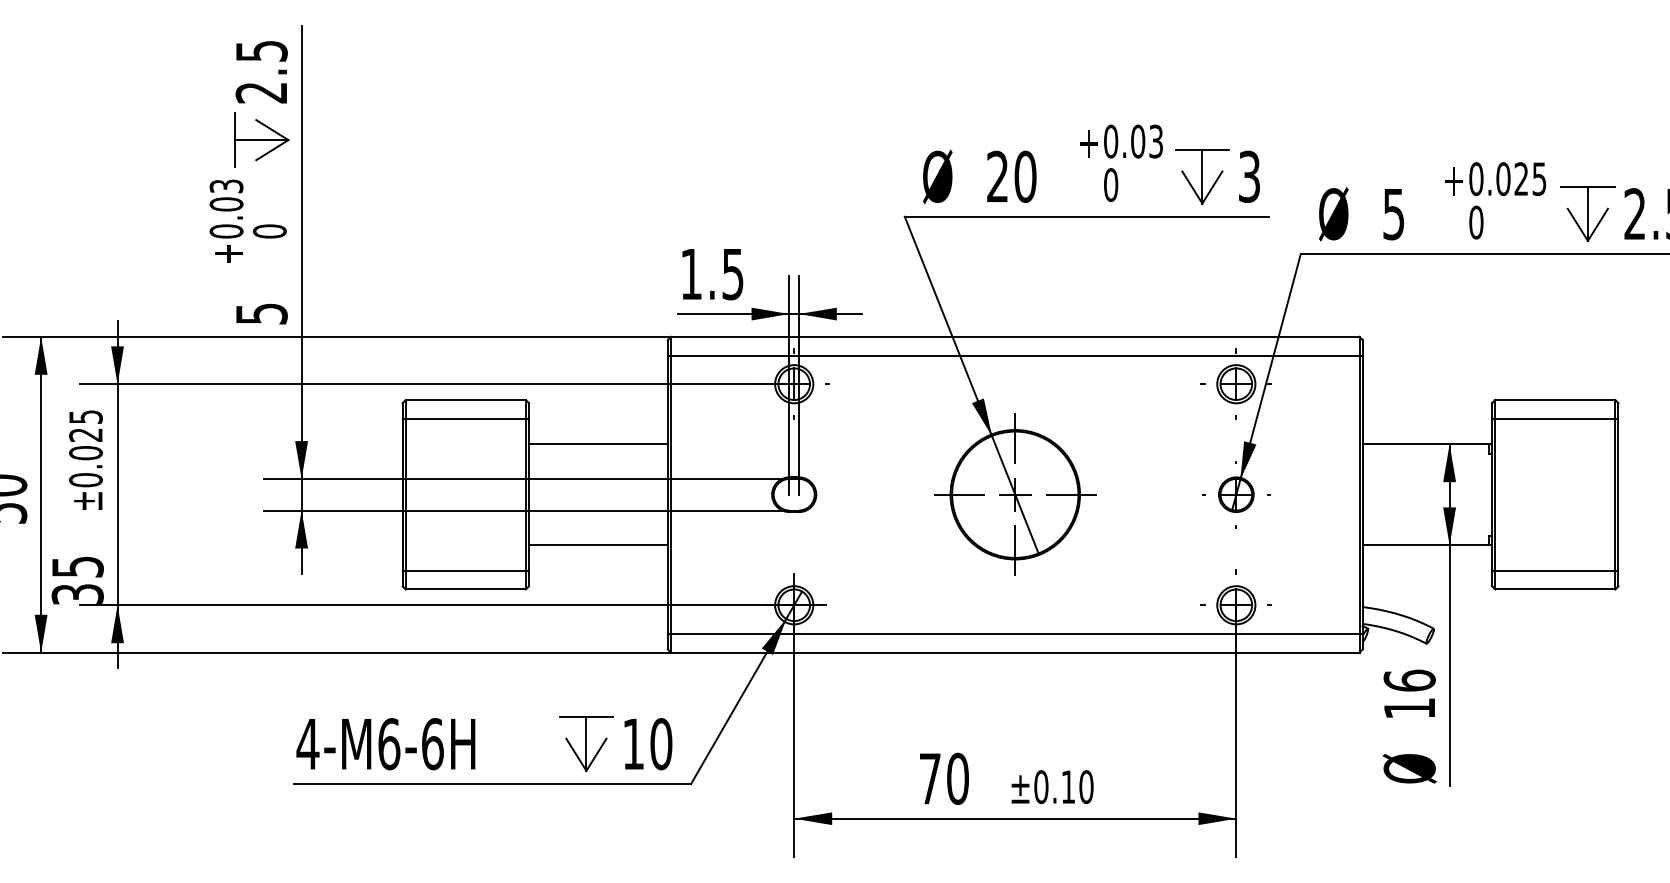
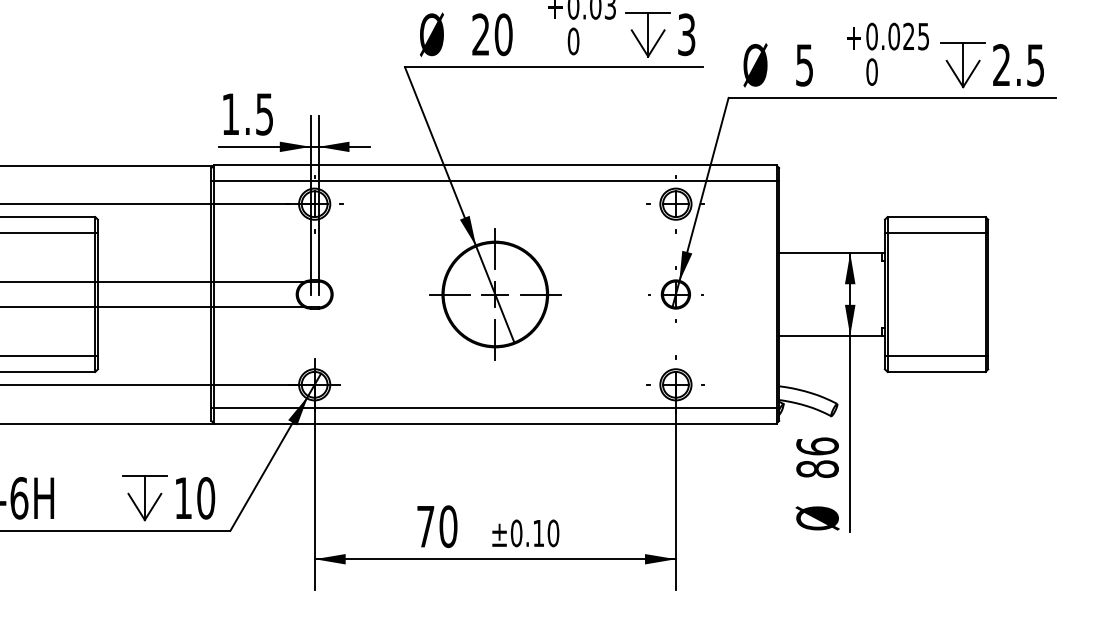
line: (597, 444) -> (153, 253), removed
line: (597, 545) -> (153, 335), removed
text: (1409, 708) -> (817, 469), 16 -> 86

